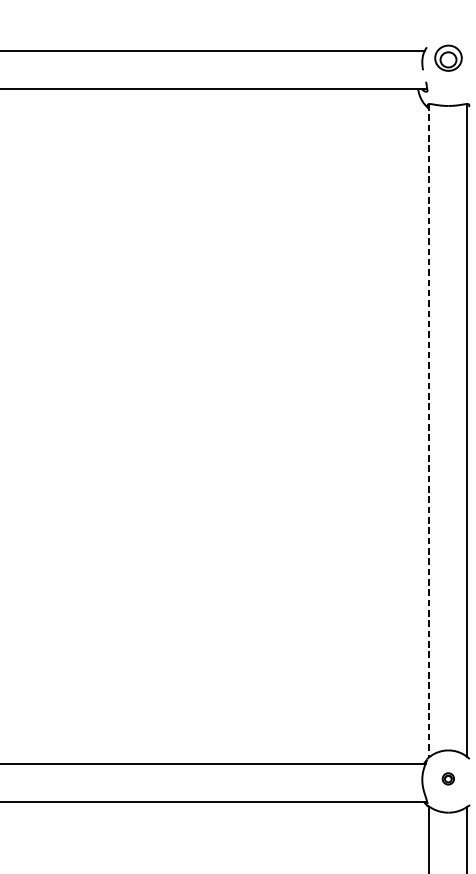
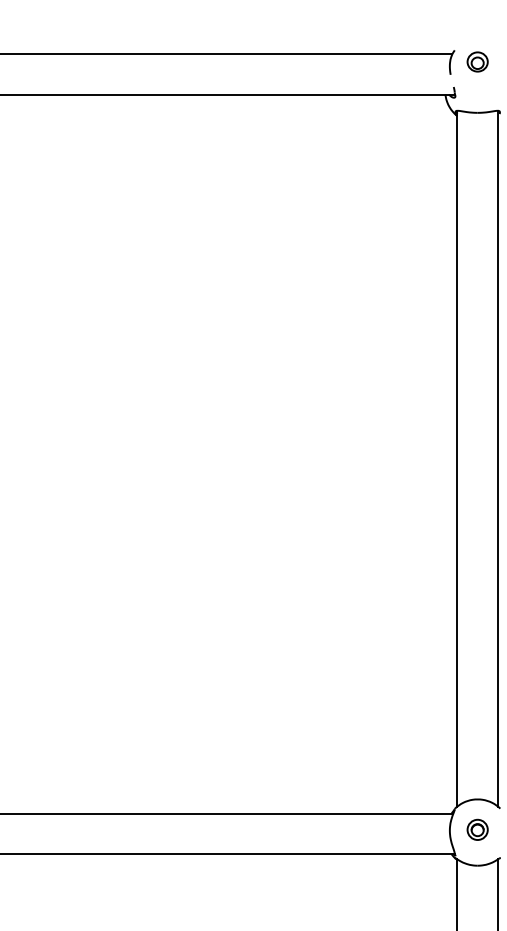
part: (448, 57) -> (477, 61), size x0.71
line: (429, 430) -> (457, 458), dashed -> solid
part: (448, 778) -> (477, 829), size x1.67

